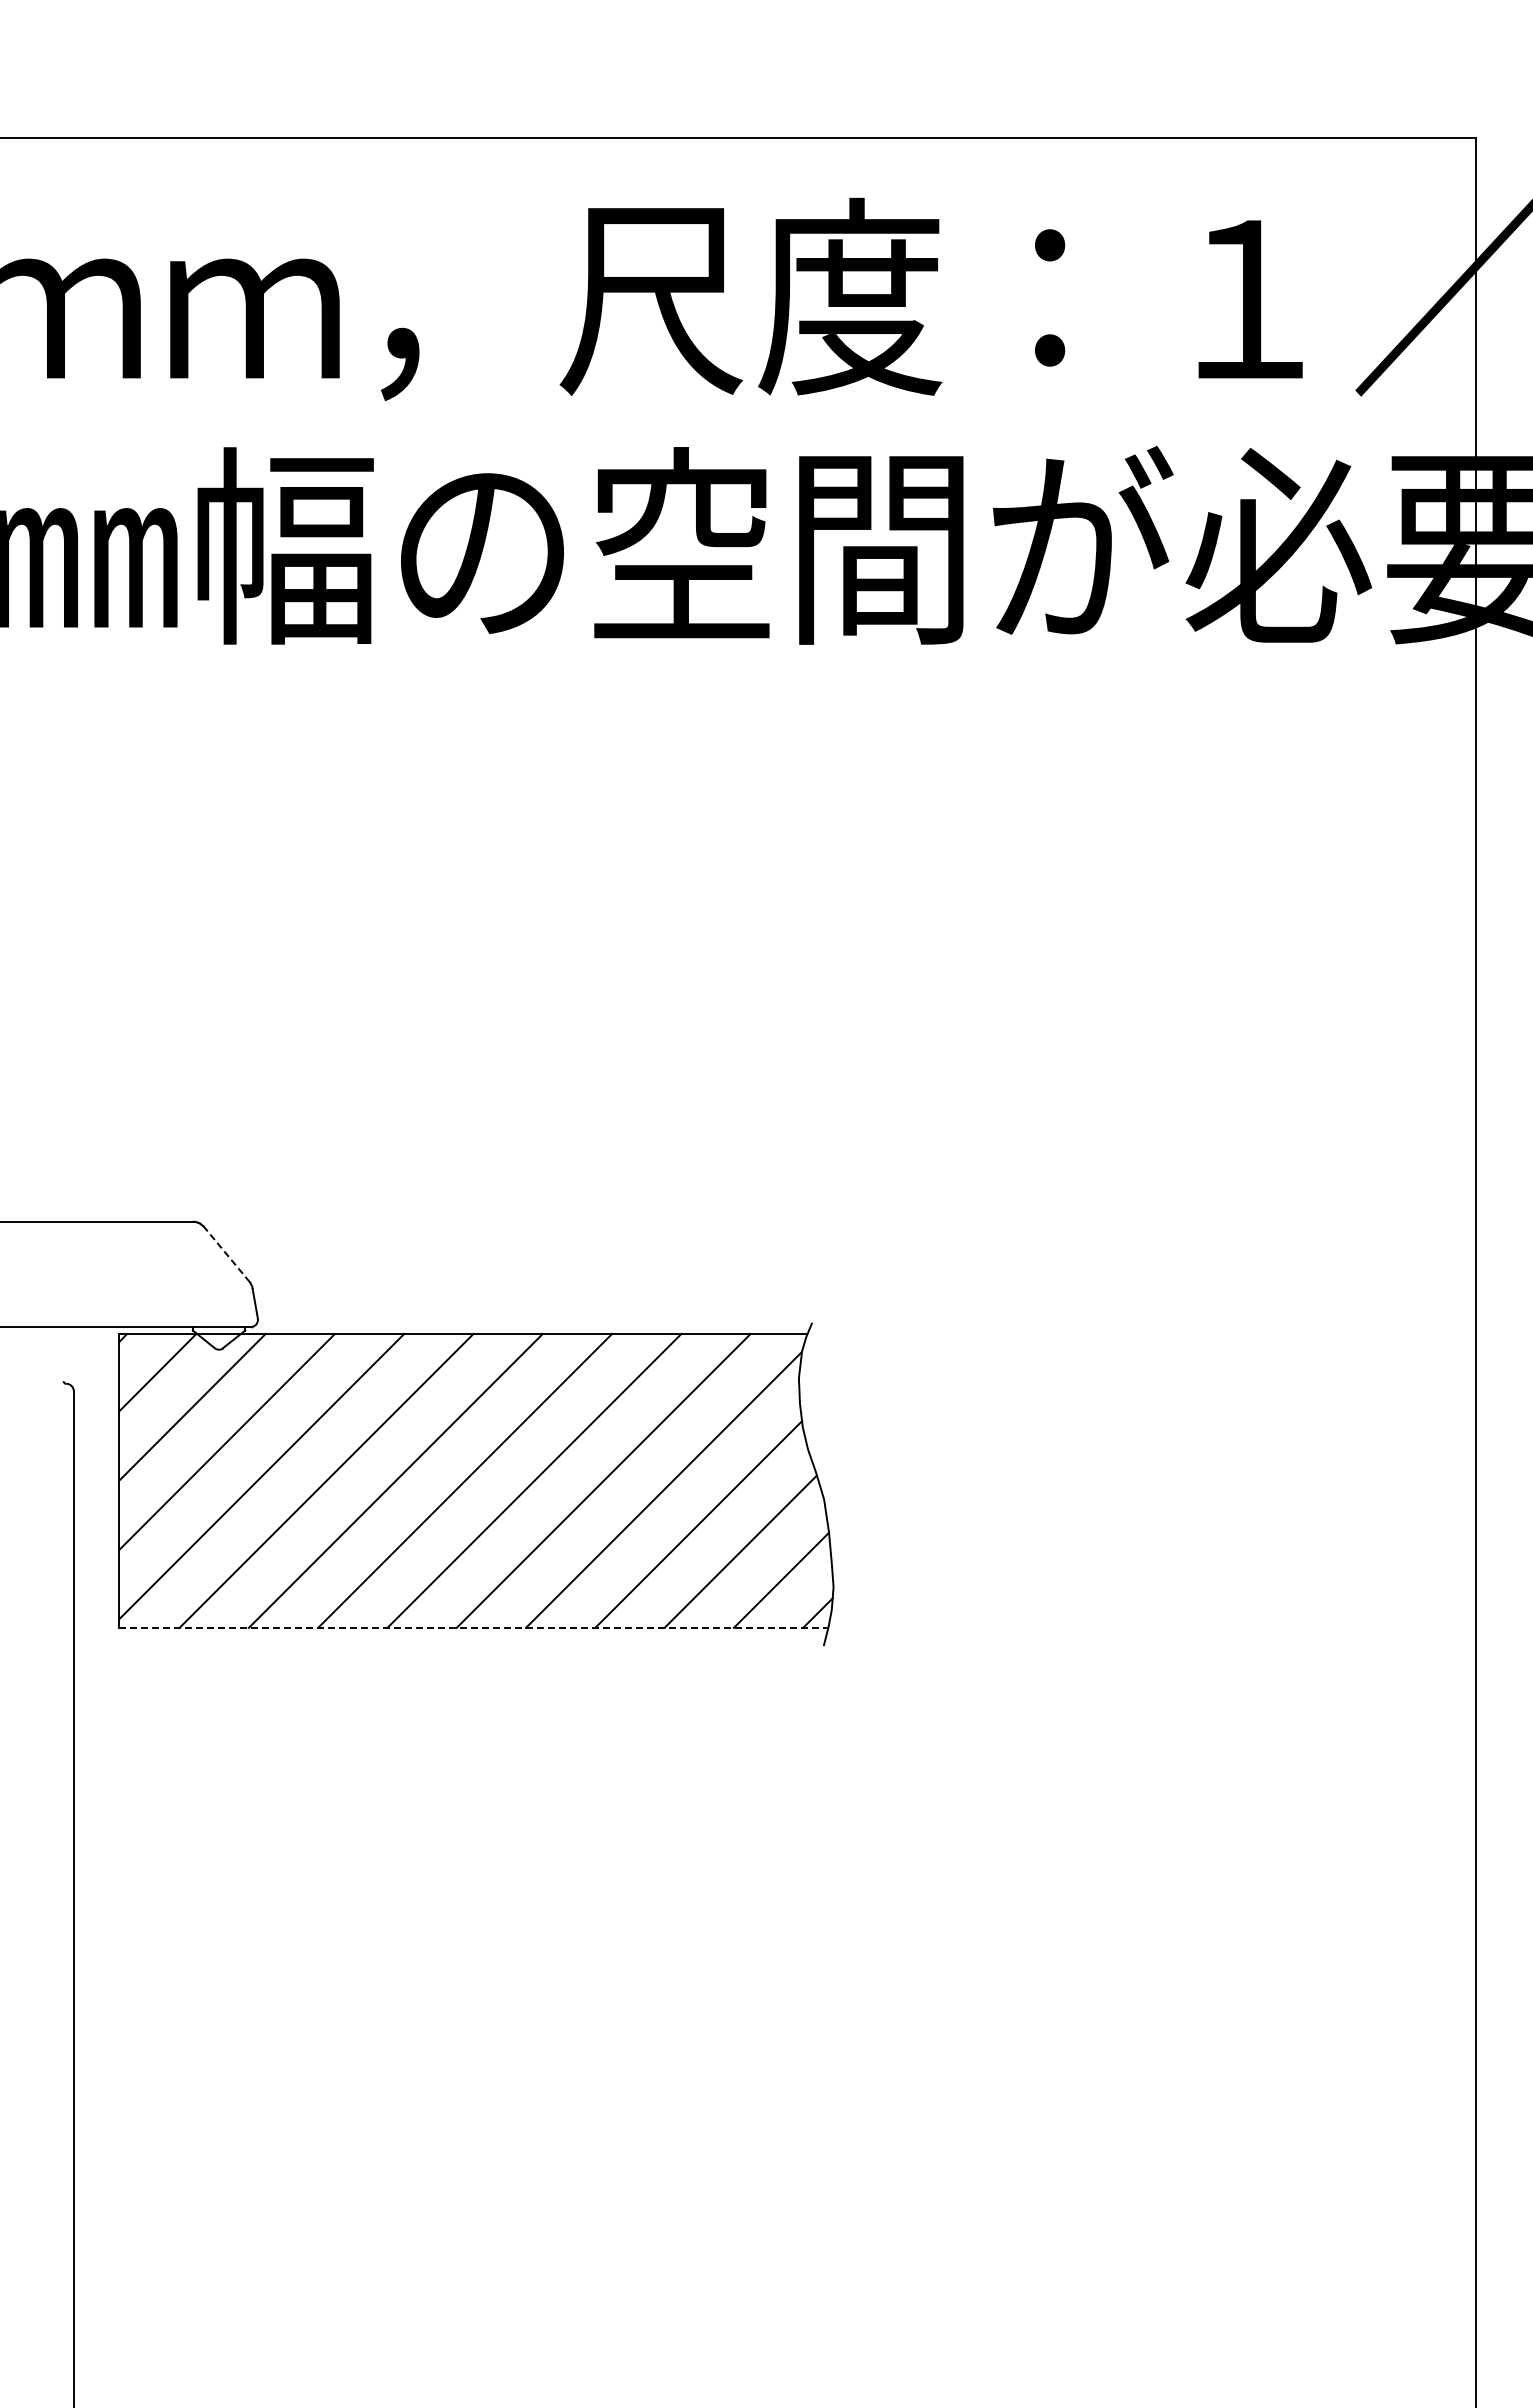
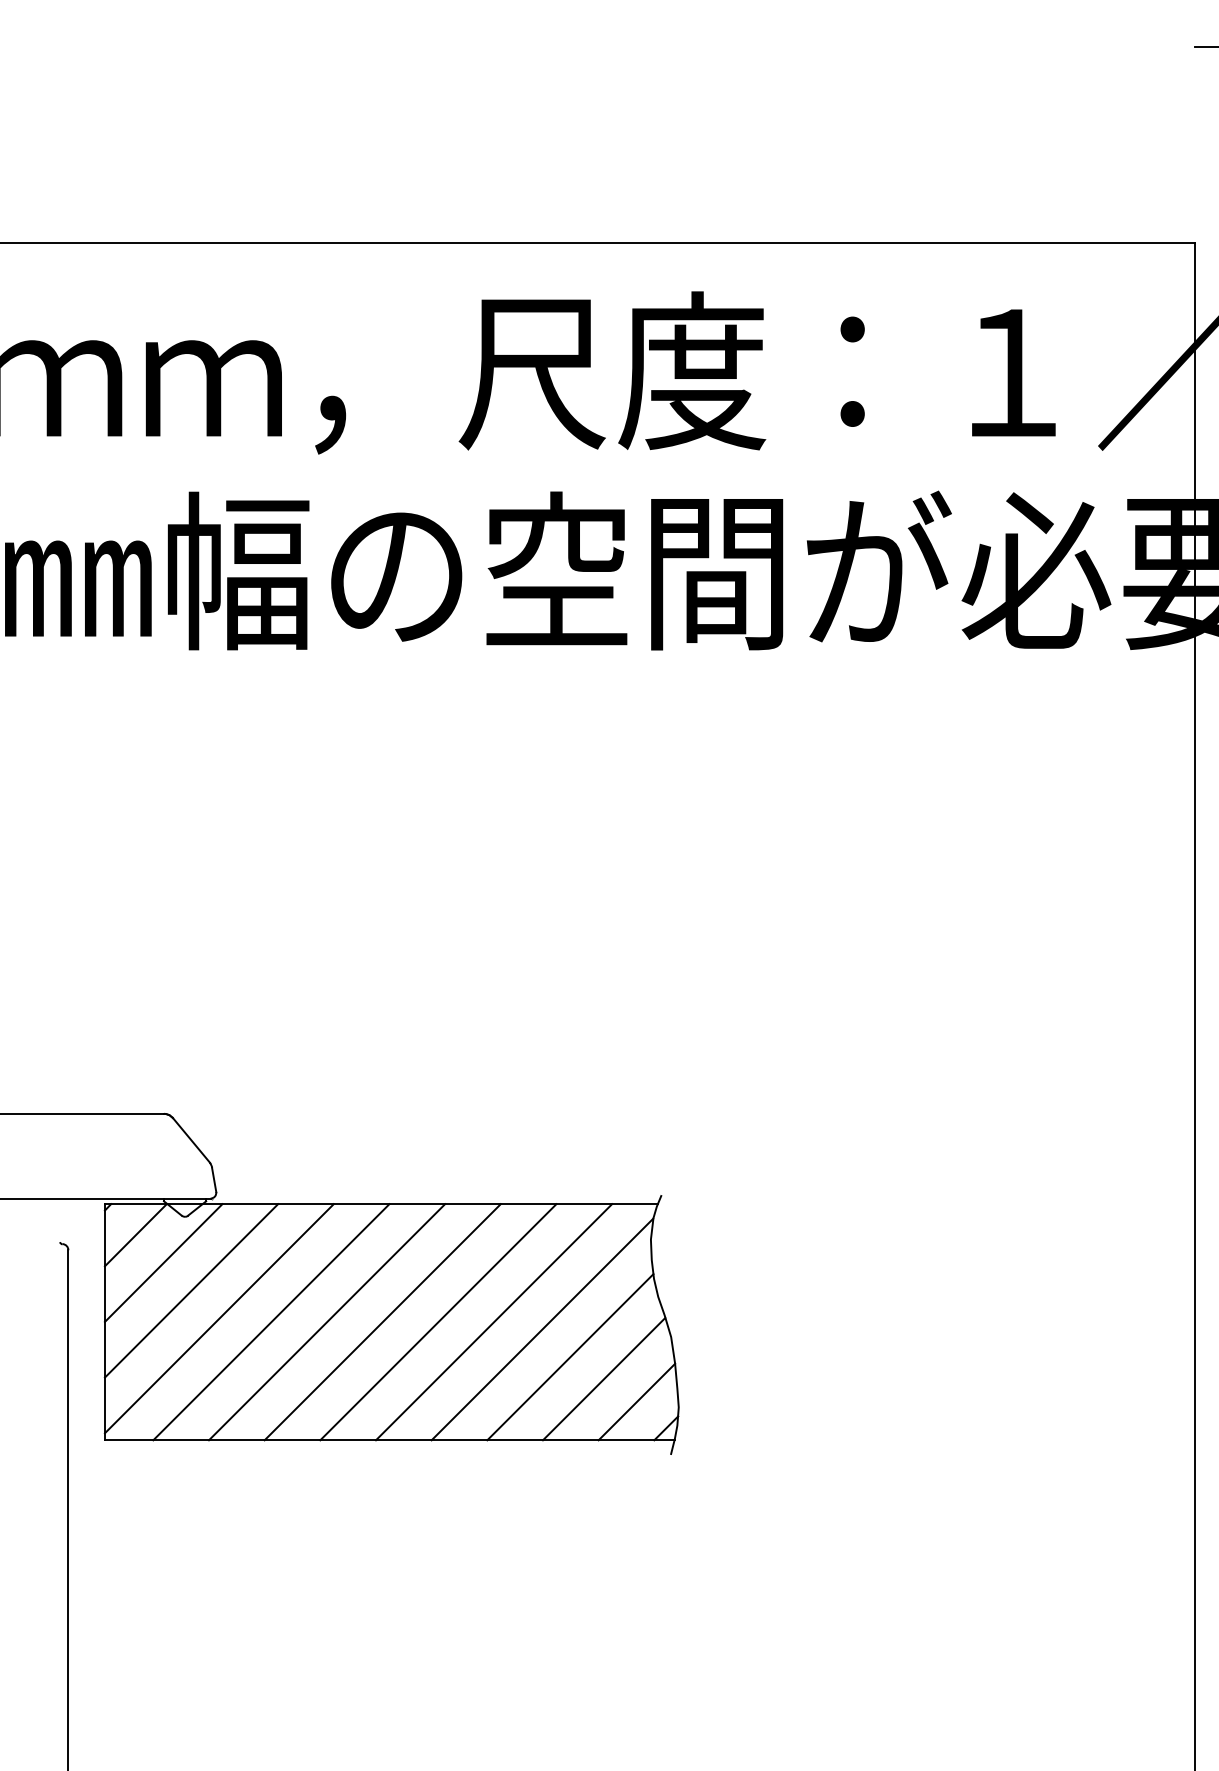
line: (226, 1254) -> (191, 1140), dashed -> solid
line: (474, 1627) -> (390, 1439), dashed -> solid

